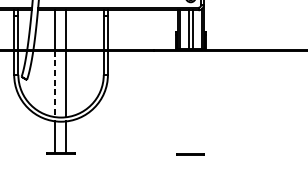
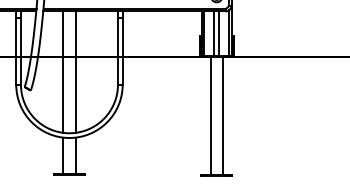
line: (55, 84) -> (63, 95), dashed -> solid
line: (185, 101) -> (210, 115), added
line: (195, 101) -> (222, 115), added

